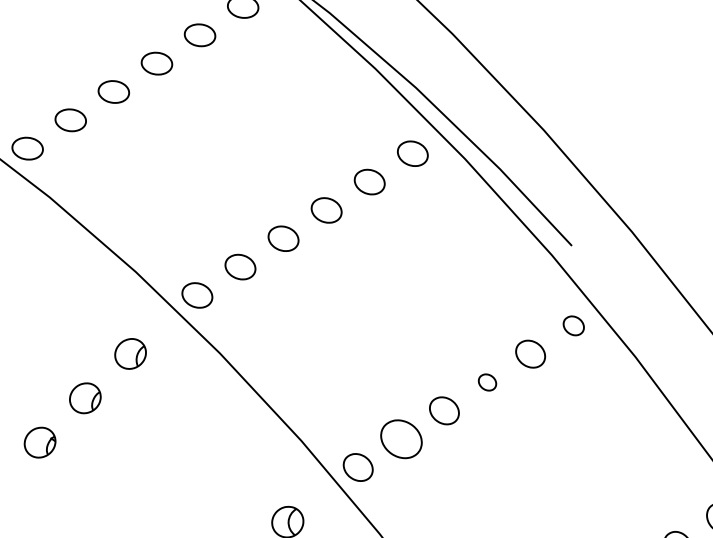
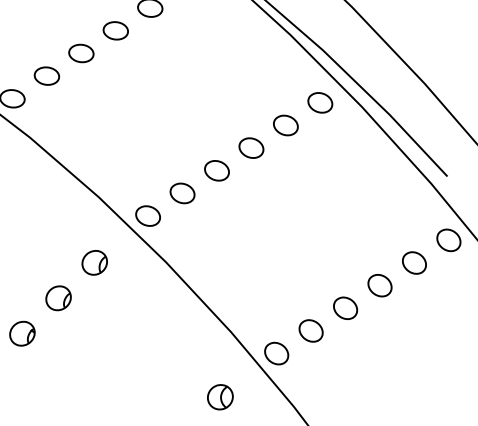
part: (573, 325) -> (448, 240), size x1.43
part: (487, 382) -> (379, 285), size x1.67
part: (400, 438) -> (310, 330), size x0.71

